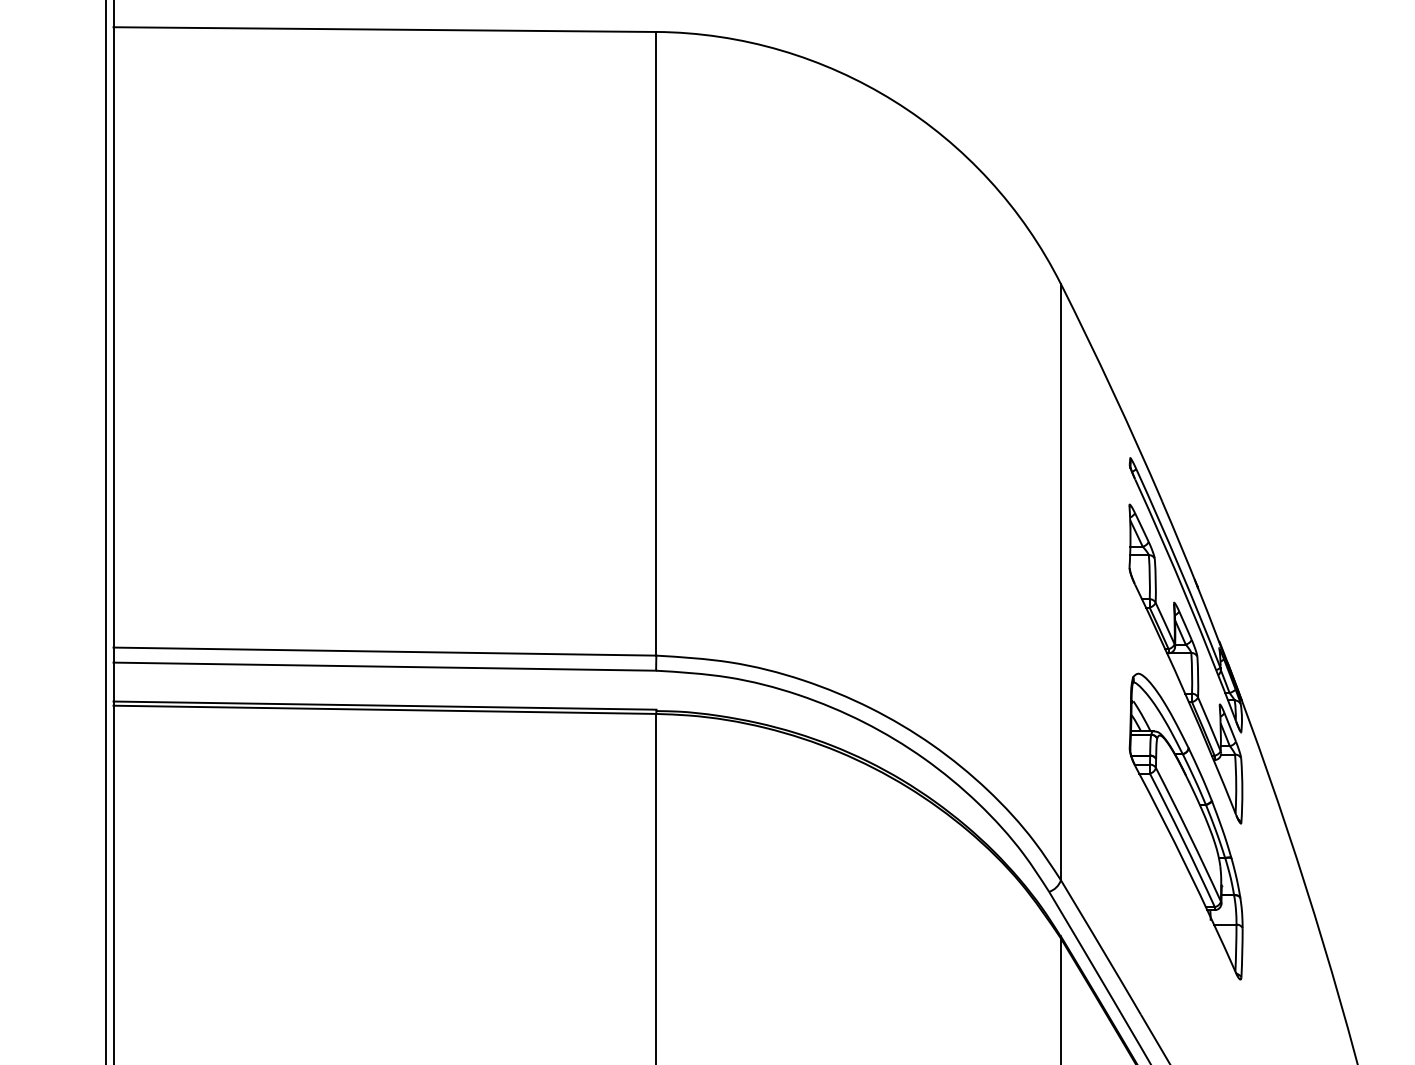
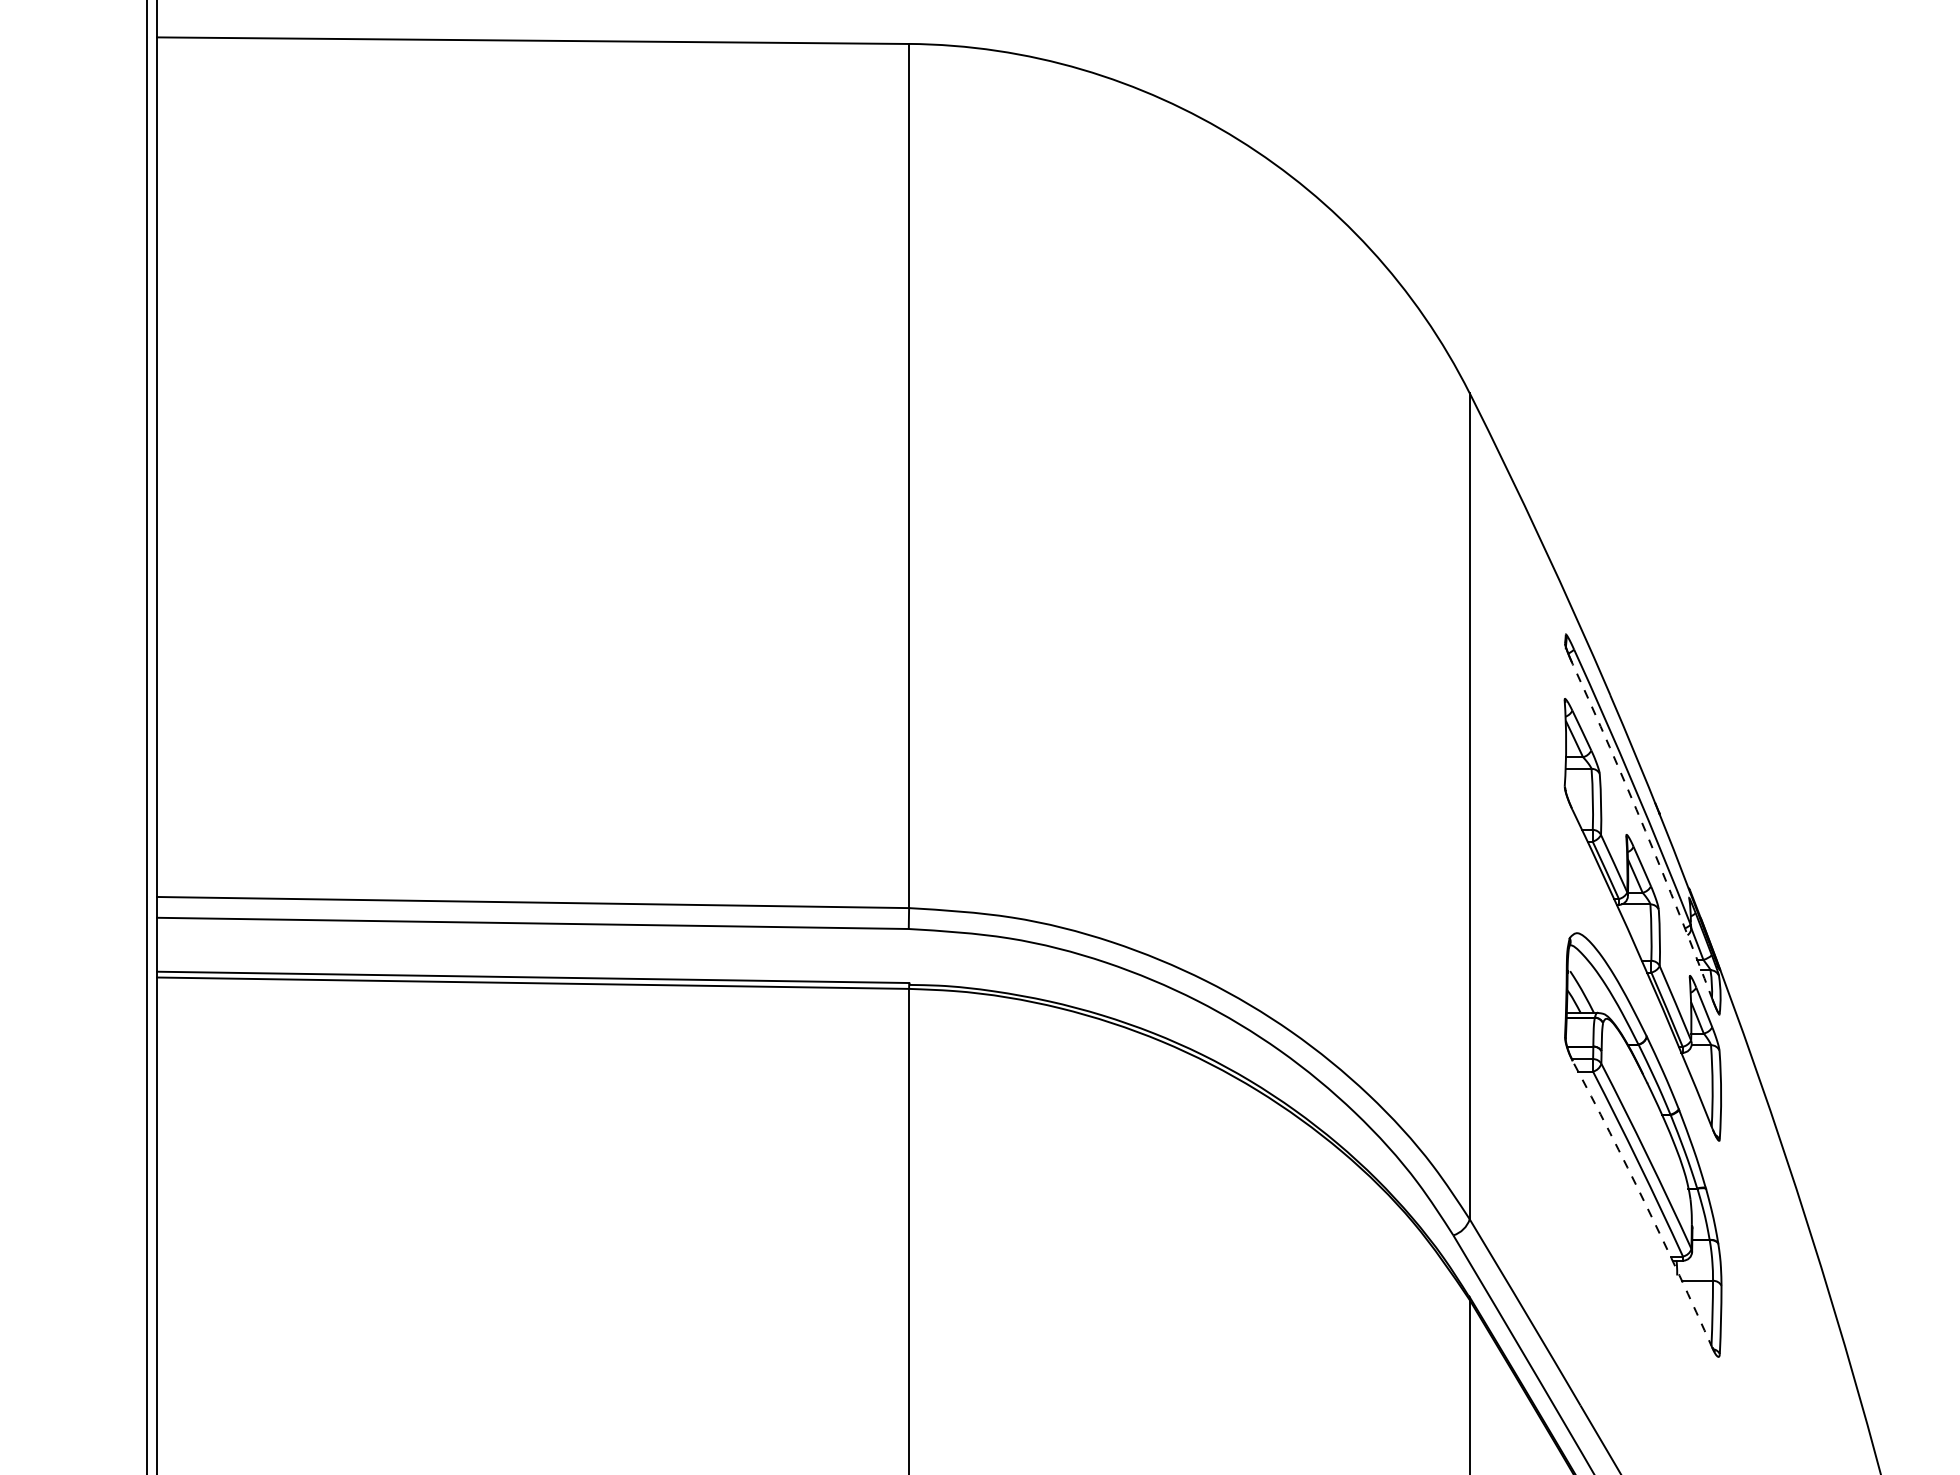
arc: (1187, 599) -> (1645, 830), solid -> dashed
arc: (1187, 868) -> (1645, 1203), solid -> dashed

